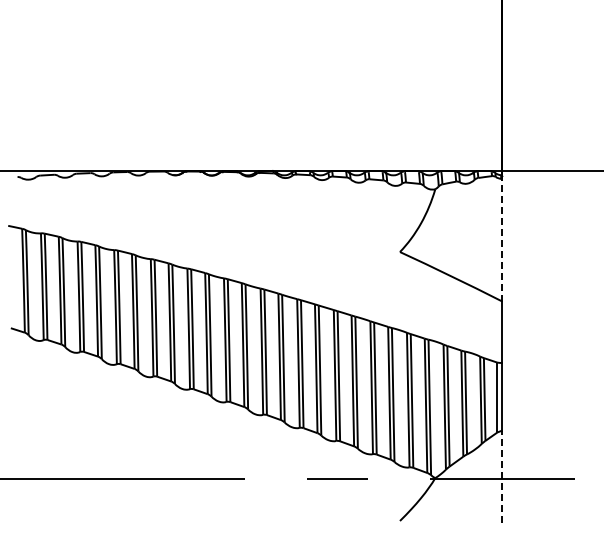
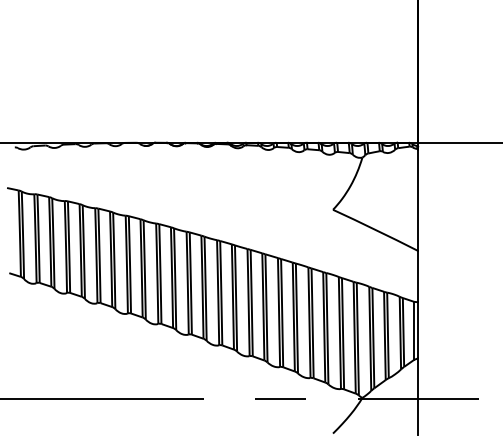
line: (502, 240) -> (418, 200), dashed -> solid
line: (502, 476) -> (418, 396), dashed -> solid

